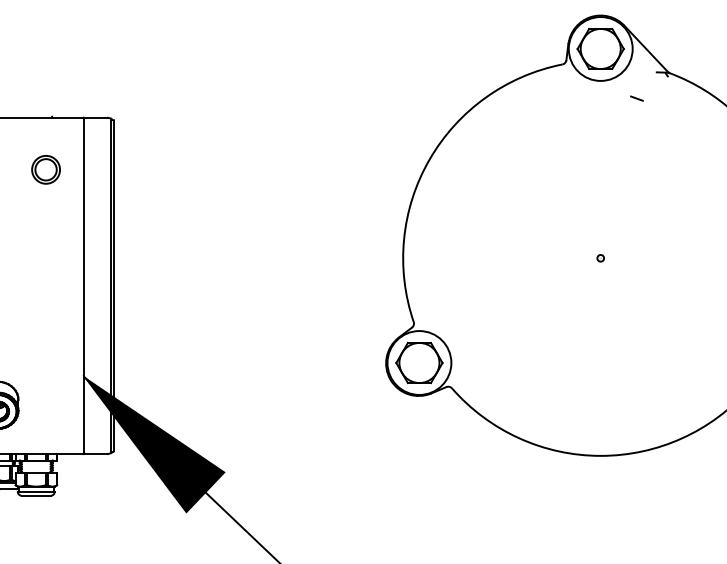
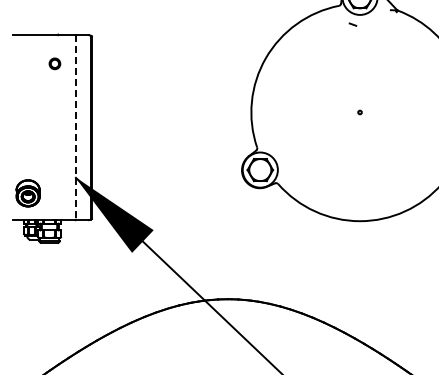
line: (636, 98) -> (352, 24), moved
circle: (45, 169) -> (54, 63), size x0.7
line: (83, 287) -> (75, 128), solid -> dashed

